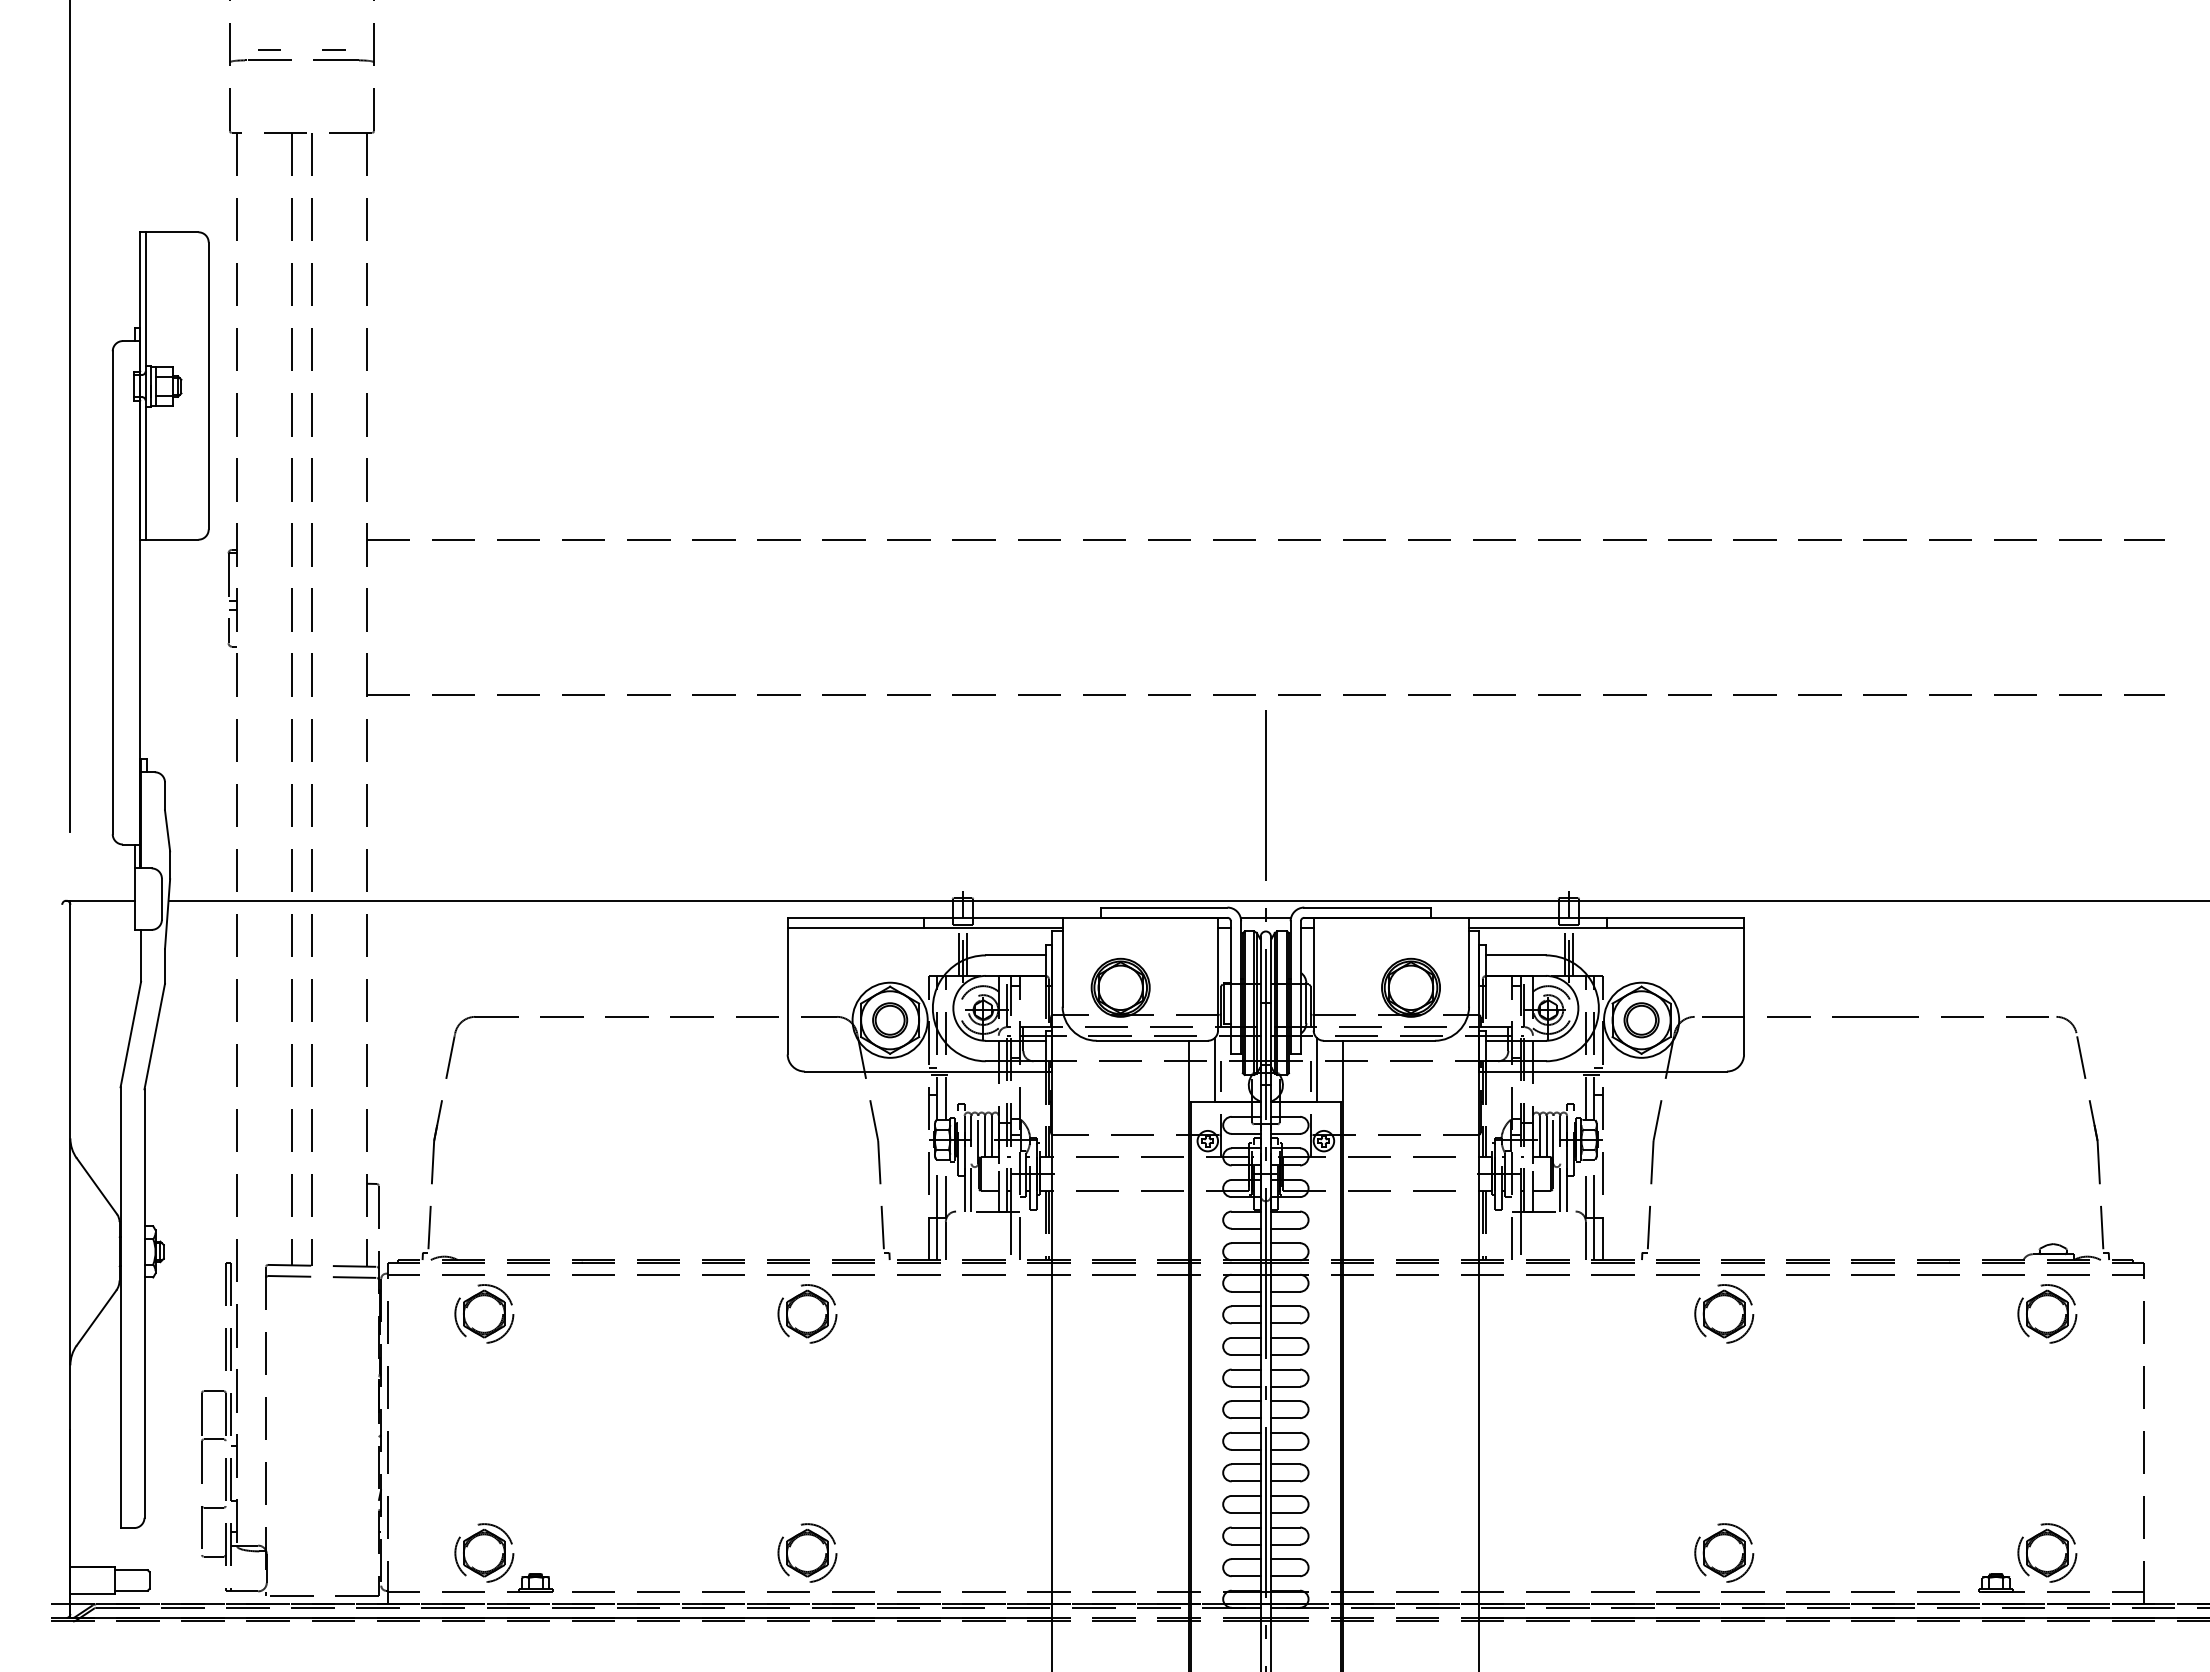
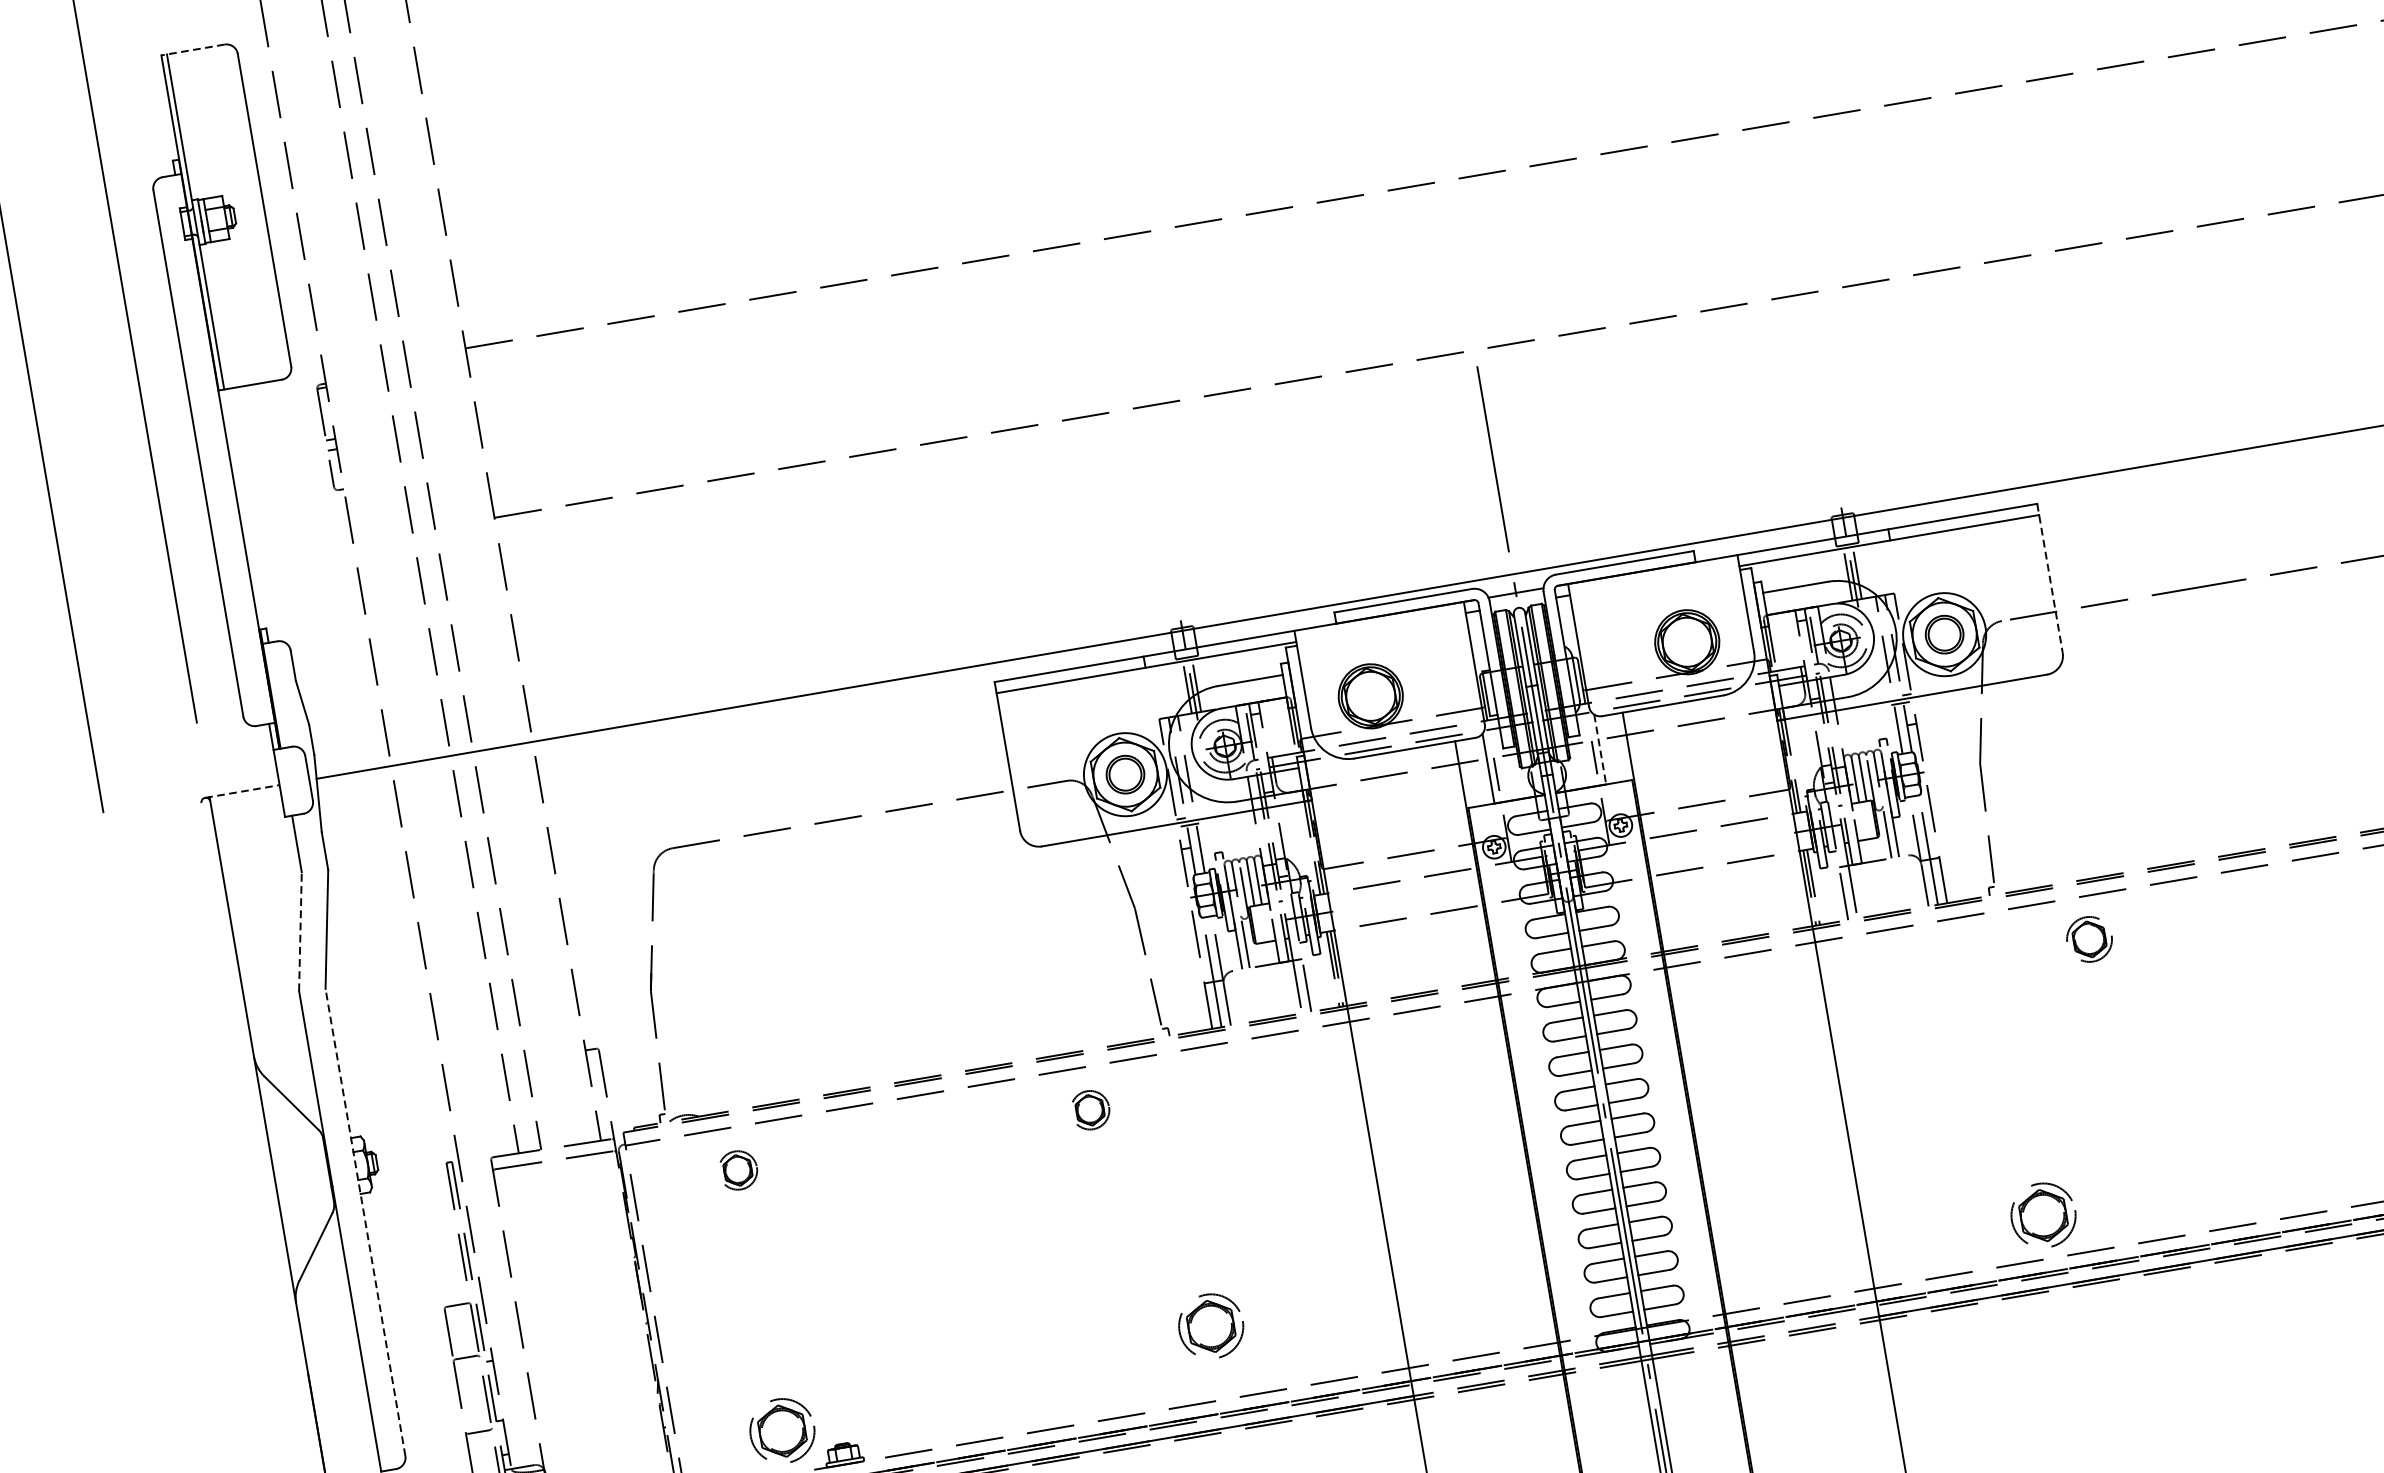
line: (168, 232) -> (192, 50), solid -> dashed
line: (100, 900) -> (242, 791), solid -> dashed
line: (1744, 986) -> (2050, 578), solid -> dashed
line: (130, 1034) -> (300, 931), solid -> dashed
line: (1317, 1070) -> (1600, 749), solid -> dashed
line: (144, 1303) -> (365, 1222), solid -> dashed
part: (484, 1313) -> (737, 1169), size x0.6
part: (807, 1313) -> (1090, 1109), size x0.6
part: (1724, 1313) -> (2089, 938), size x0.7
part: (807, 1552) -> (1211, 1325), moved
part: (1724, 1552) -> (2043, 1214), moved

